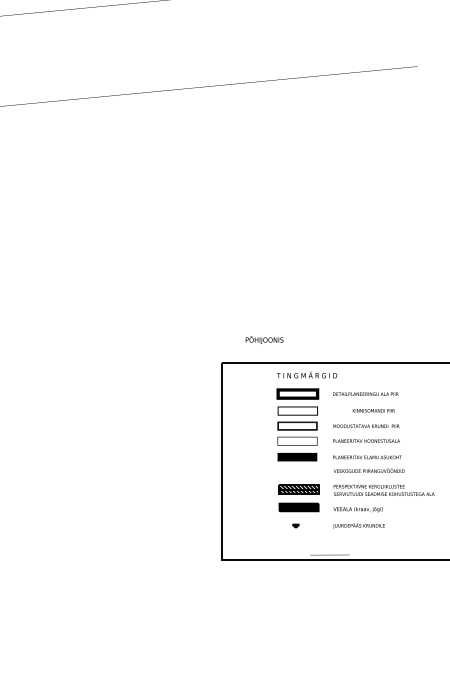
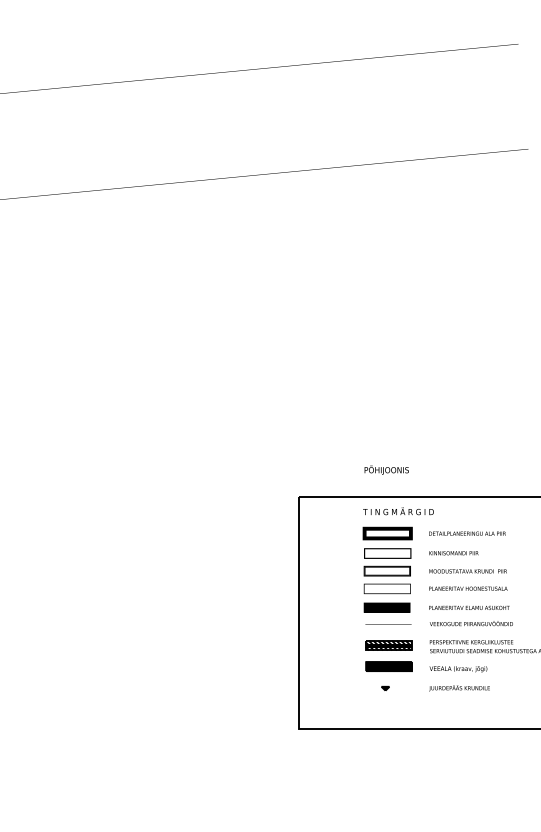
text: (264, 339) -> (386, 469), moved
text: (373, 411) -> (453, 553), moved
line: (330, 555) -> (388, 624), moved

